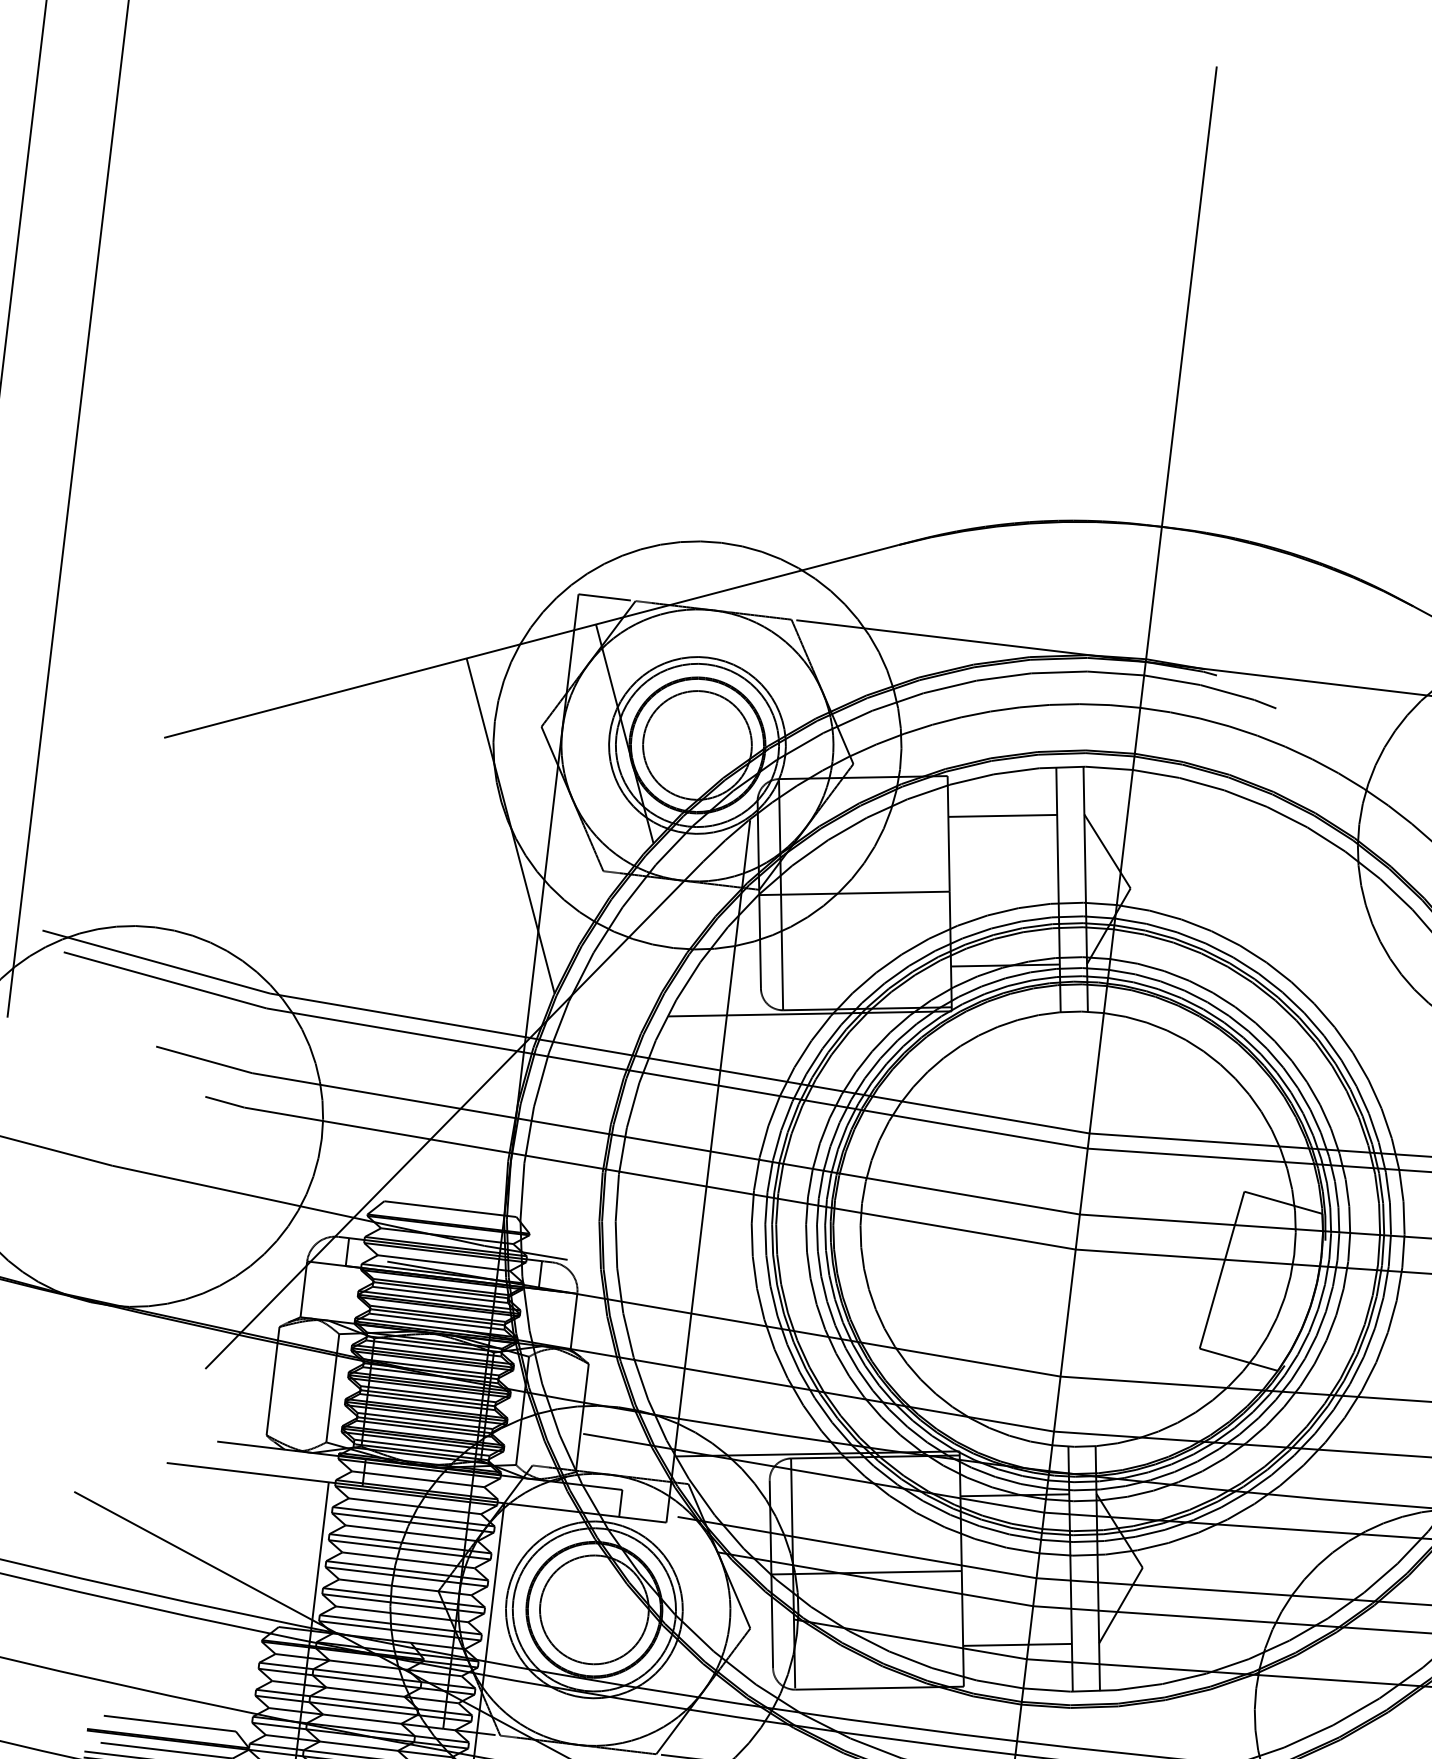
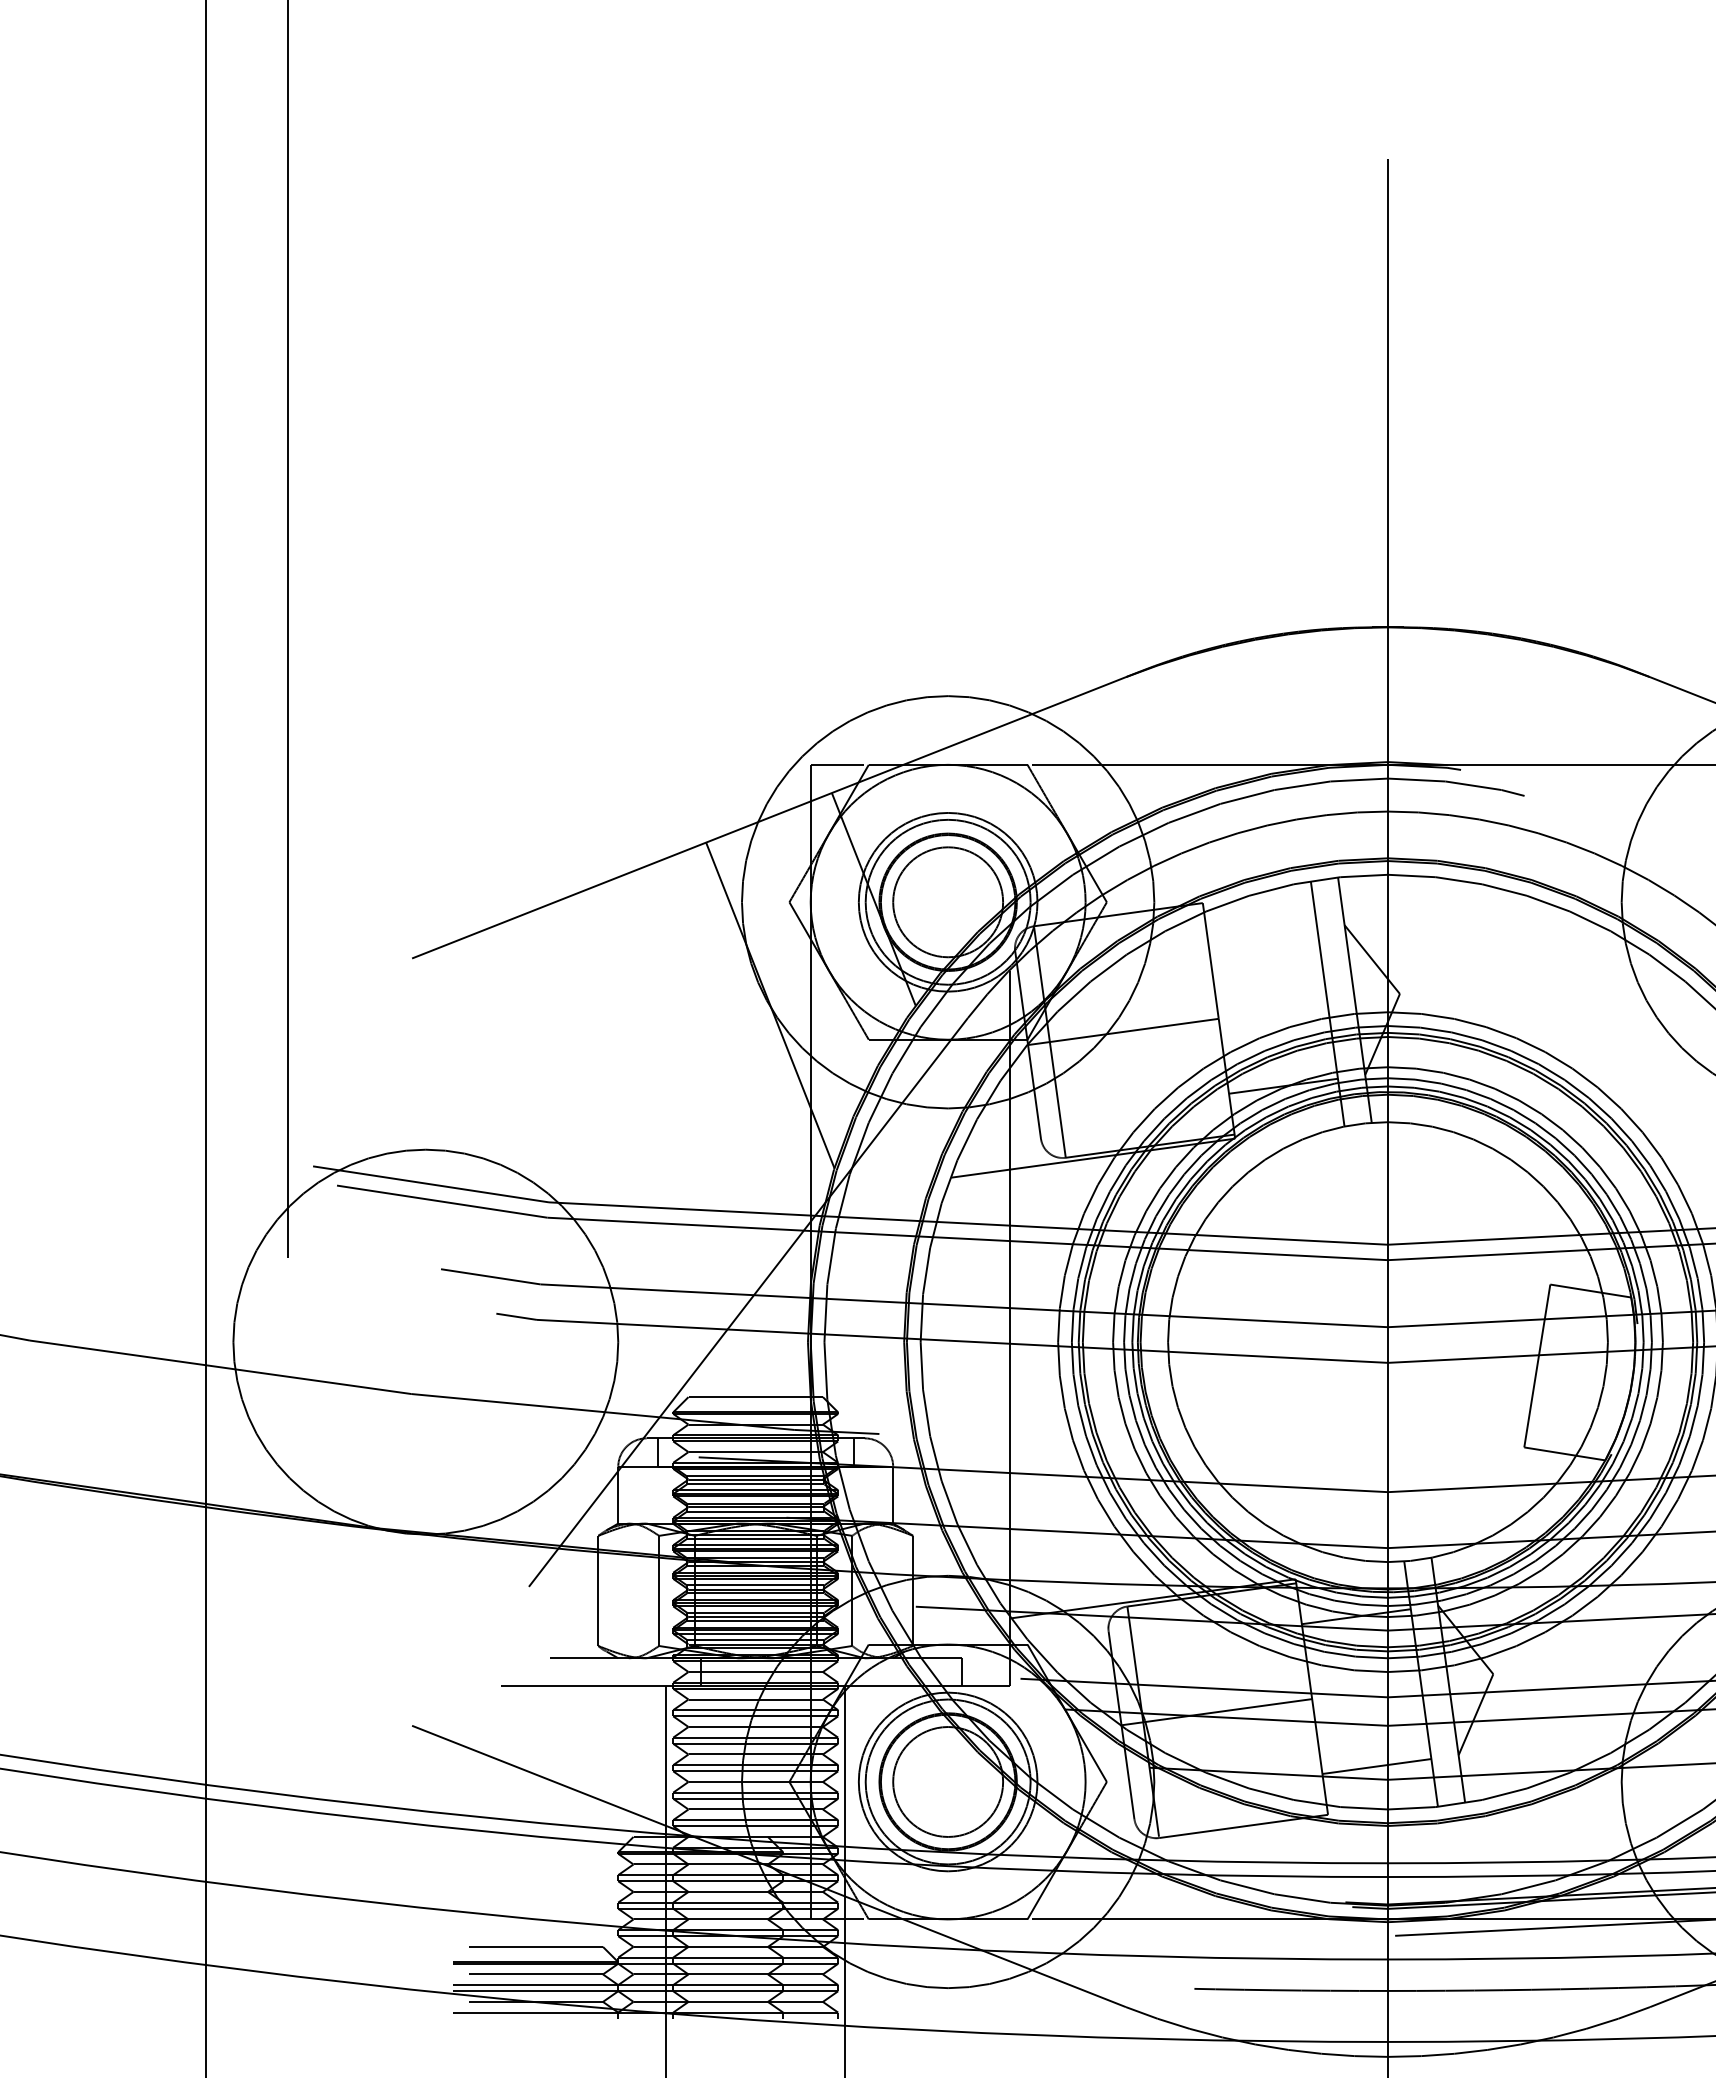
line: (1002, 814) -> (1262, 935), removed

